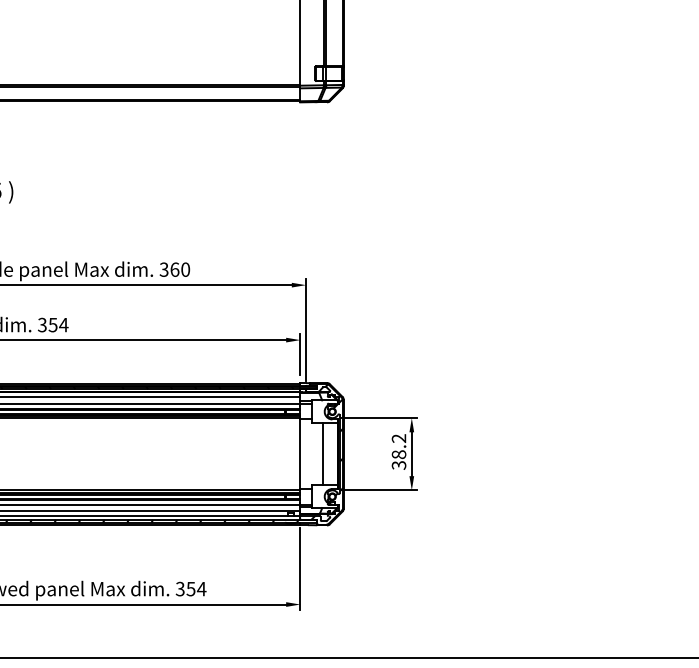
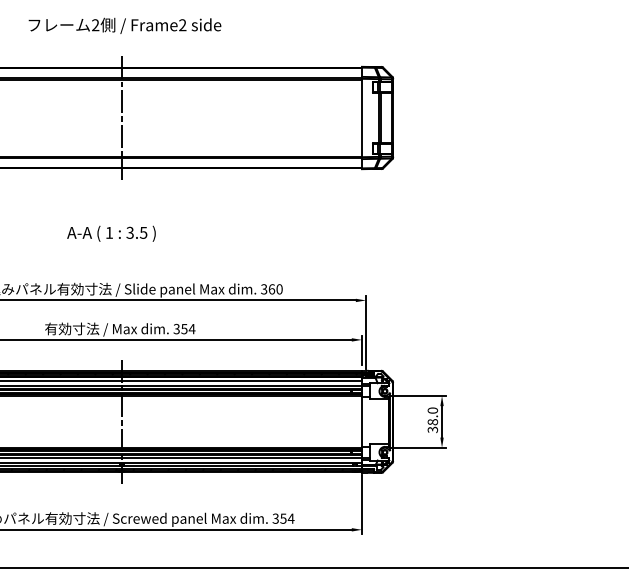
text: (398, 438) -> (432, 410), 38.2 -> 38.0
hatch: (326, 450) -> (380, 419), removed
line: (321, 453) -> (377, 421), removed

